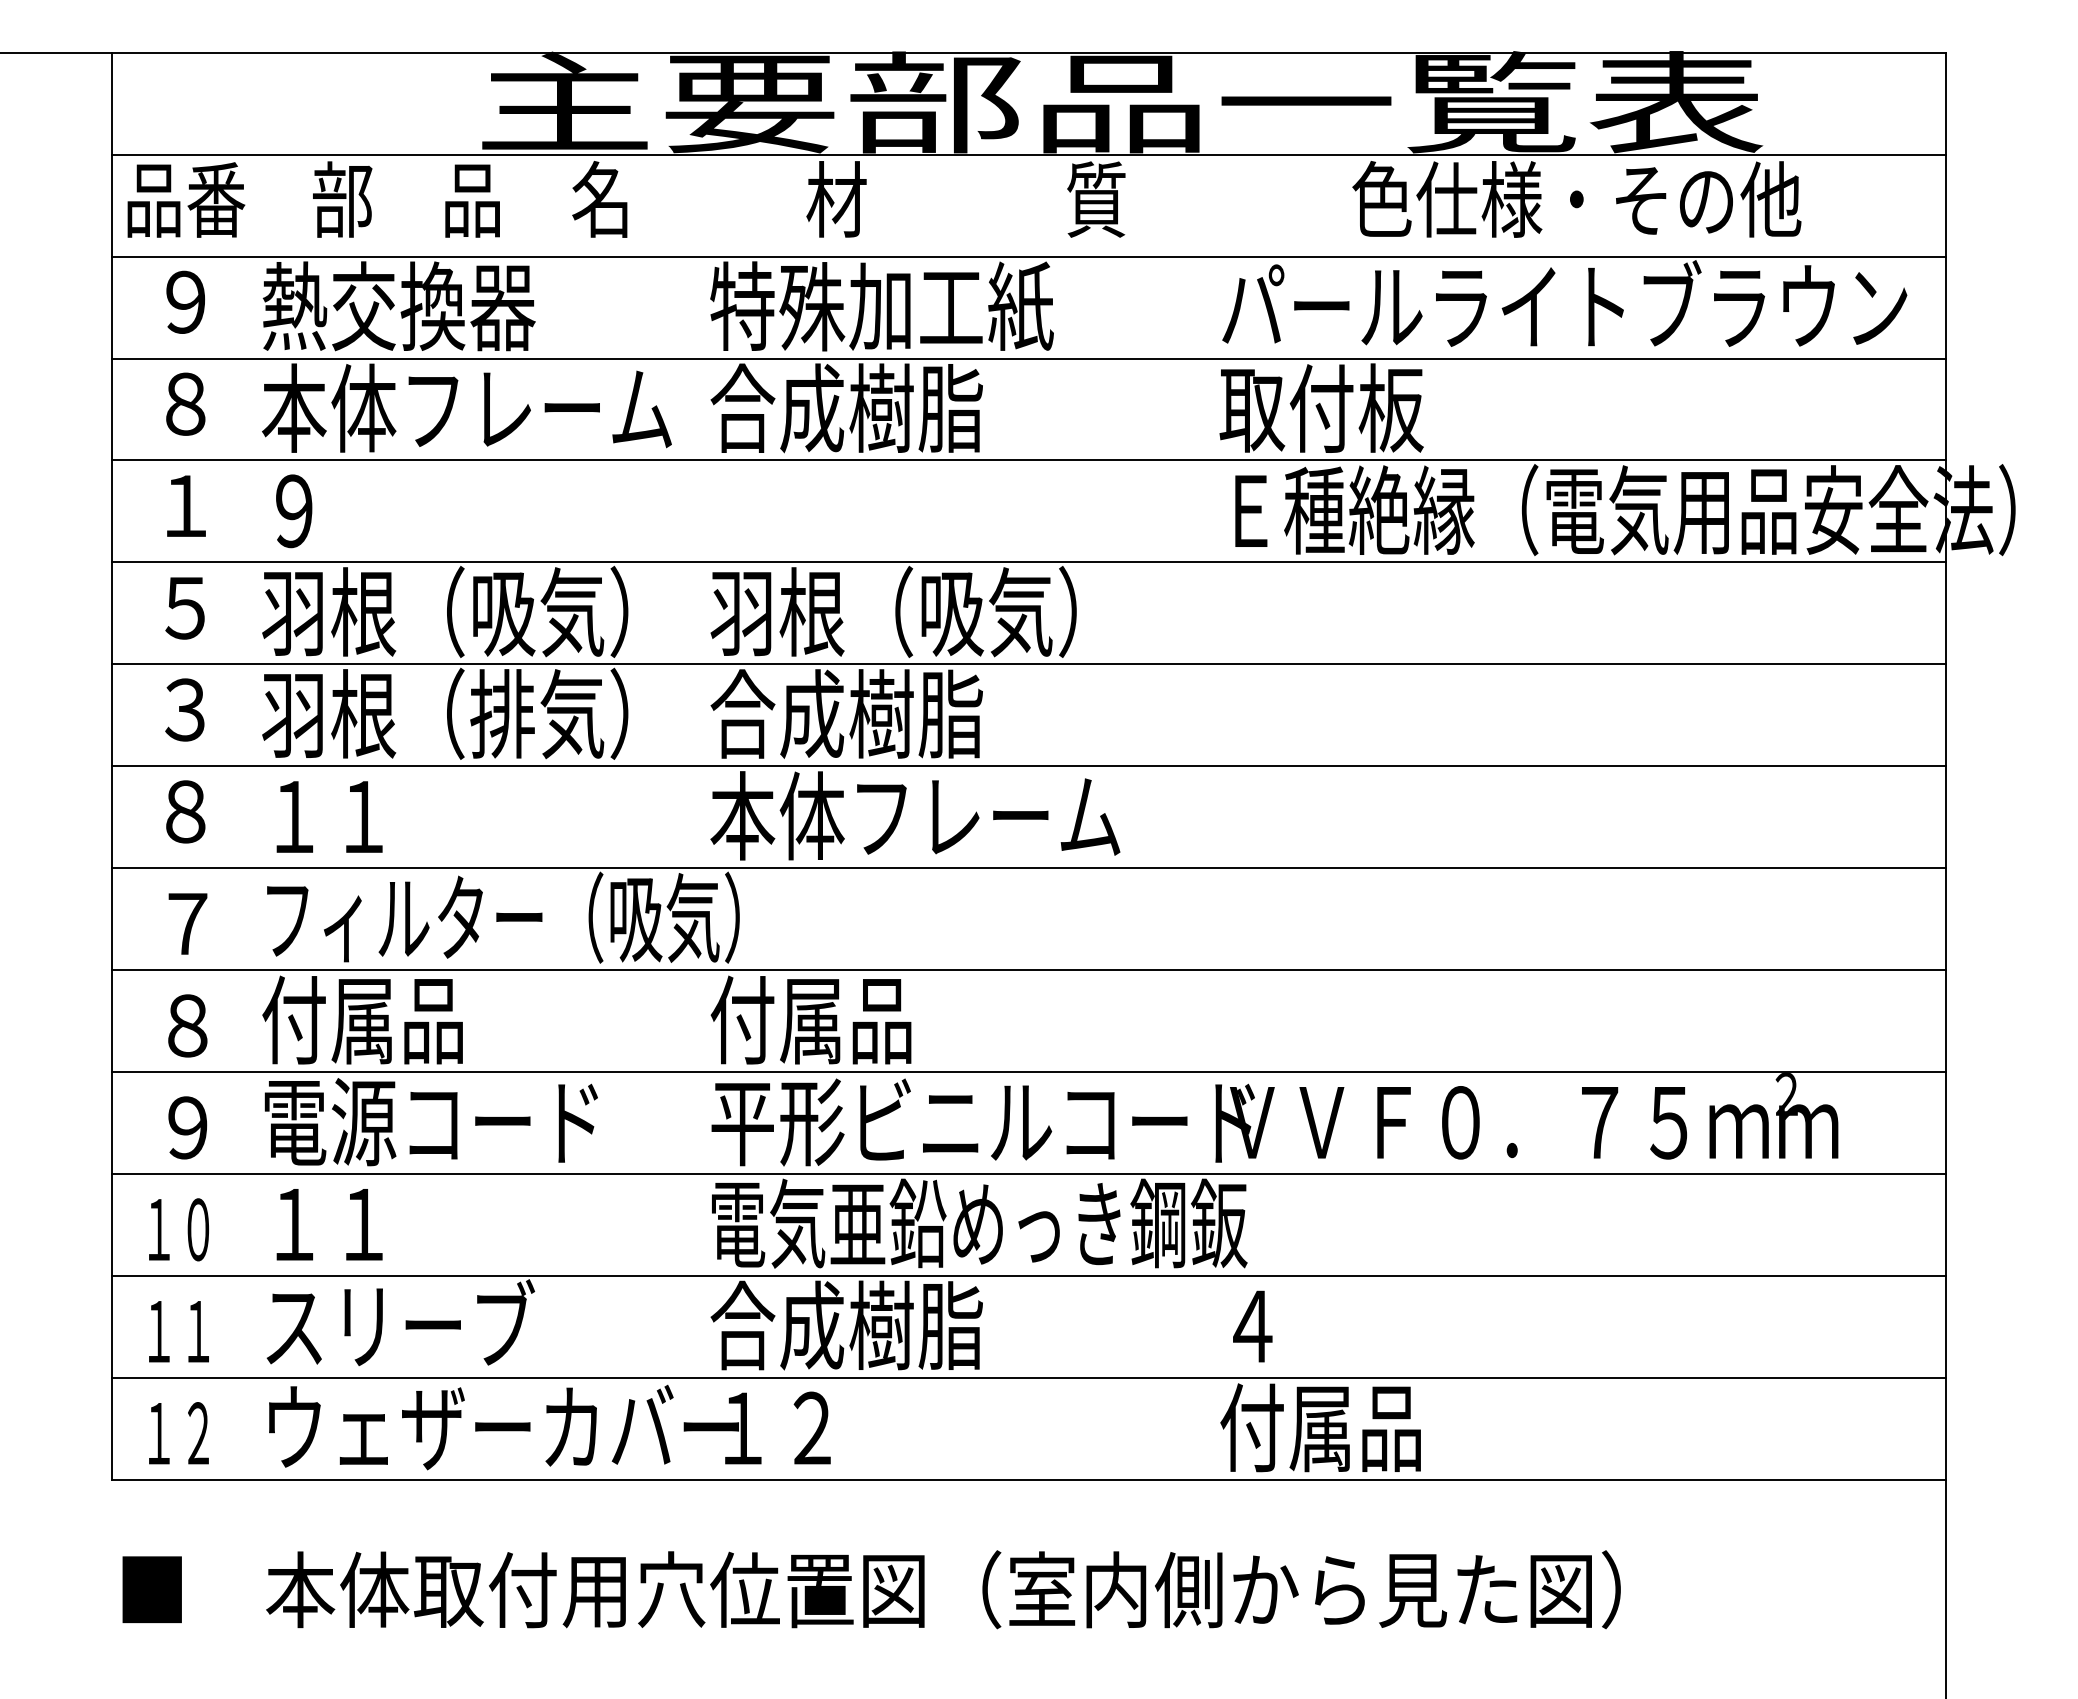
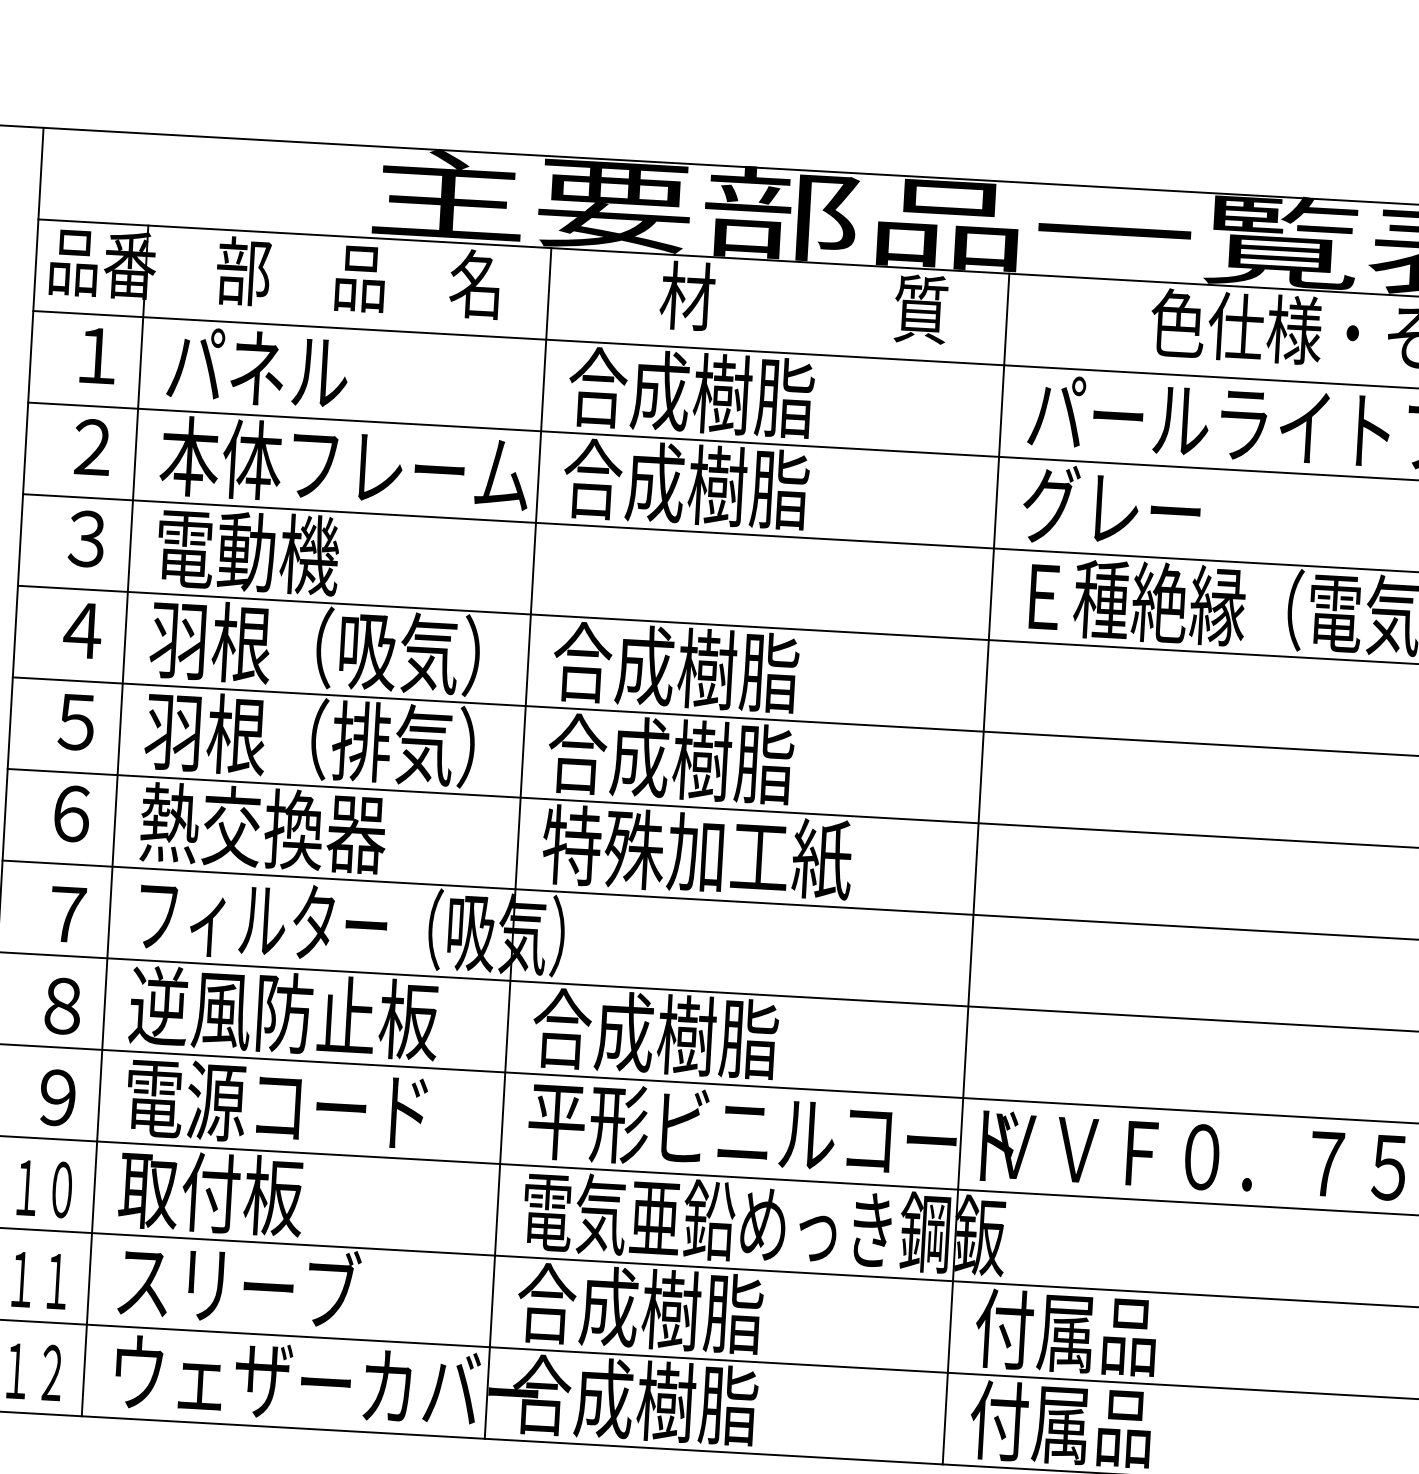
text: (185, 301) -> (97, 355), ９ -> １
text: (398, 306) -> (288, 370), 熱交換器 -> パネル
text: (881, 306) -> (722, 394), 特殊加工紙 -> 合成樹脂
text: (185, 403) -> (92, 446), ８ -> ２
text: (1321, 407) -> (1112, 507), 取付板 -> グレー
text: (185, 505) -> (87, 538), １ -> ３
text: (364, 509) -> (247, 551), ９ -> 電動機
text: (186, 608) -> (82, 631), ５ -> ４
text: (893, 611) -> (718, 669), 羽根（吸気） -> 合成樹脂
text: (184, 709) -> (75, 721), ３ -> ５
text: (185, 811) -> (71, 813), ８ -> ６
text: (398, 815) -> (262, 827), １１ -> 熱交換器
text: (915, 815) -> (727, 853), 本体フレーム -> 特殊加工紙
line: (234, 816) -> (115, 820), added
line: (682, 816) -> (518, 842), added
line: (1192, 816) -> (976, 868), added
text: (433, 1019) -> (284, 1012), 付属品 -> 逆風防止板
text: (846, 1019) -> (655, 1033), 付属品 -> 合成樹脂
text: (363, 1223) -> (210, 1192), １１ -> 取付板
text: (1320, 1325) -> (1065, 1332), ４ -> 付属品
text: (846, 1427) -> (634, 1400), １２ -> 合成樹脂

